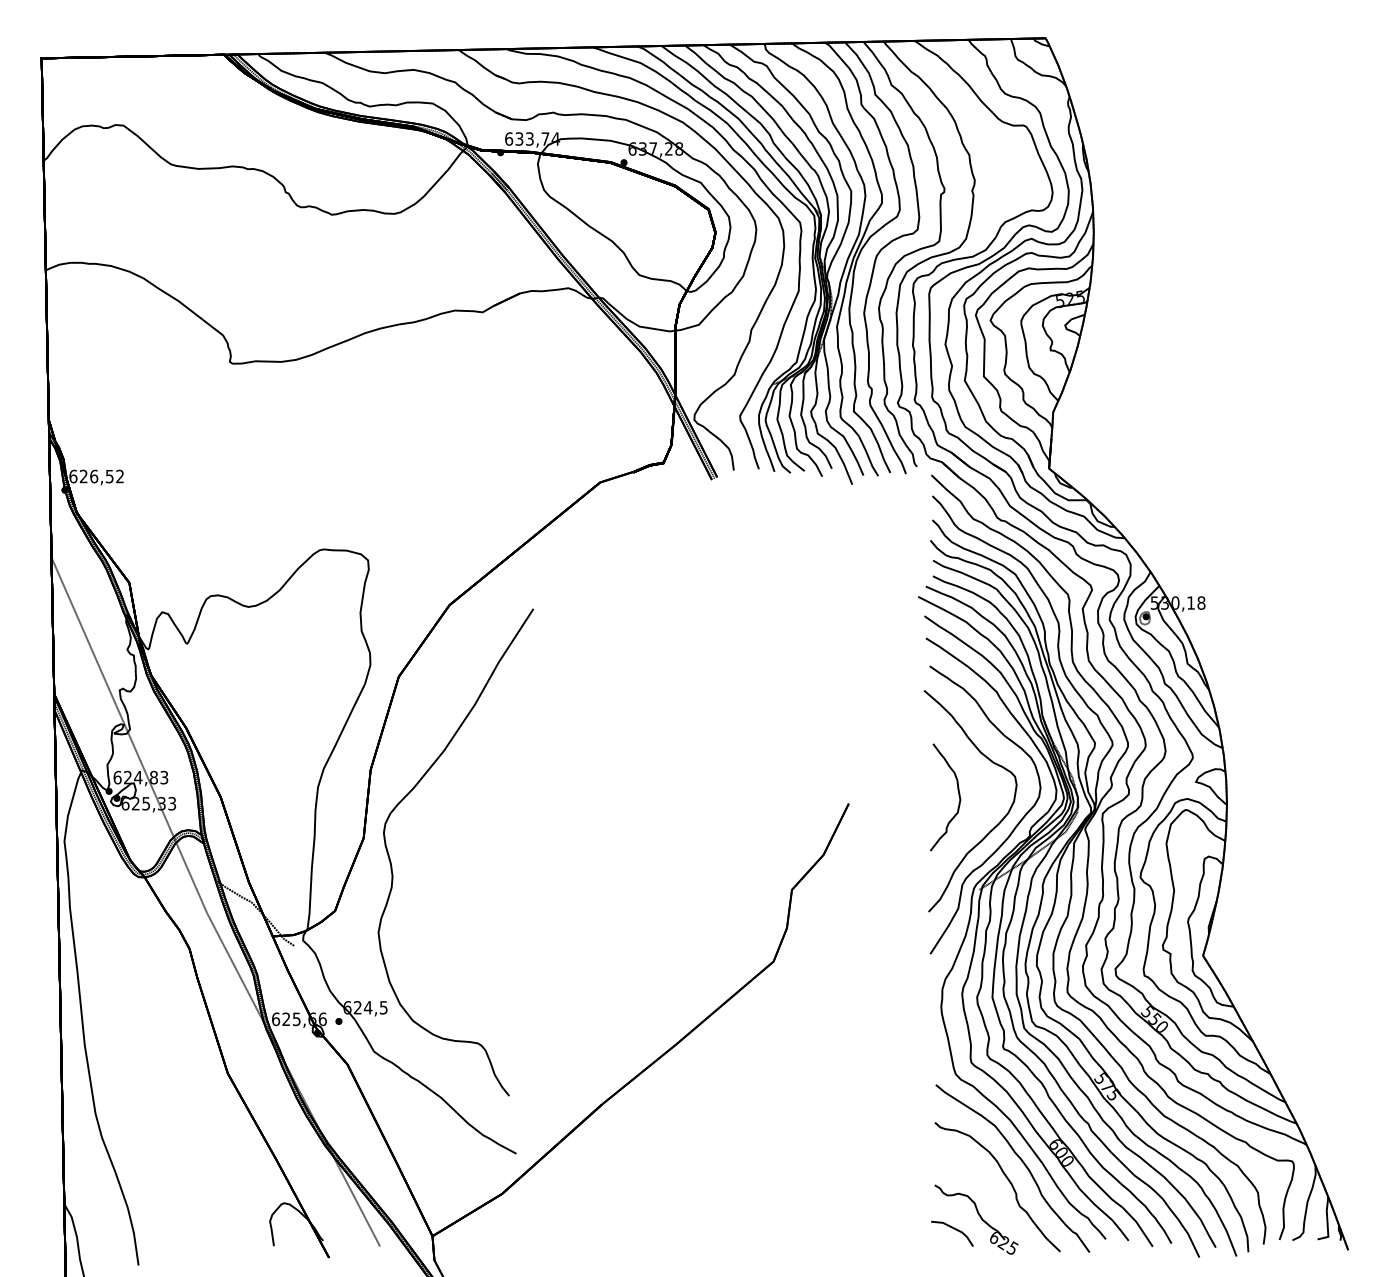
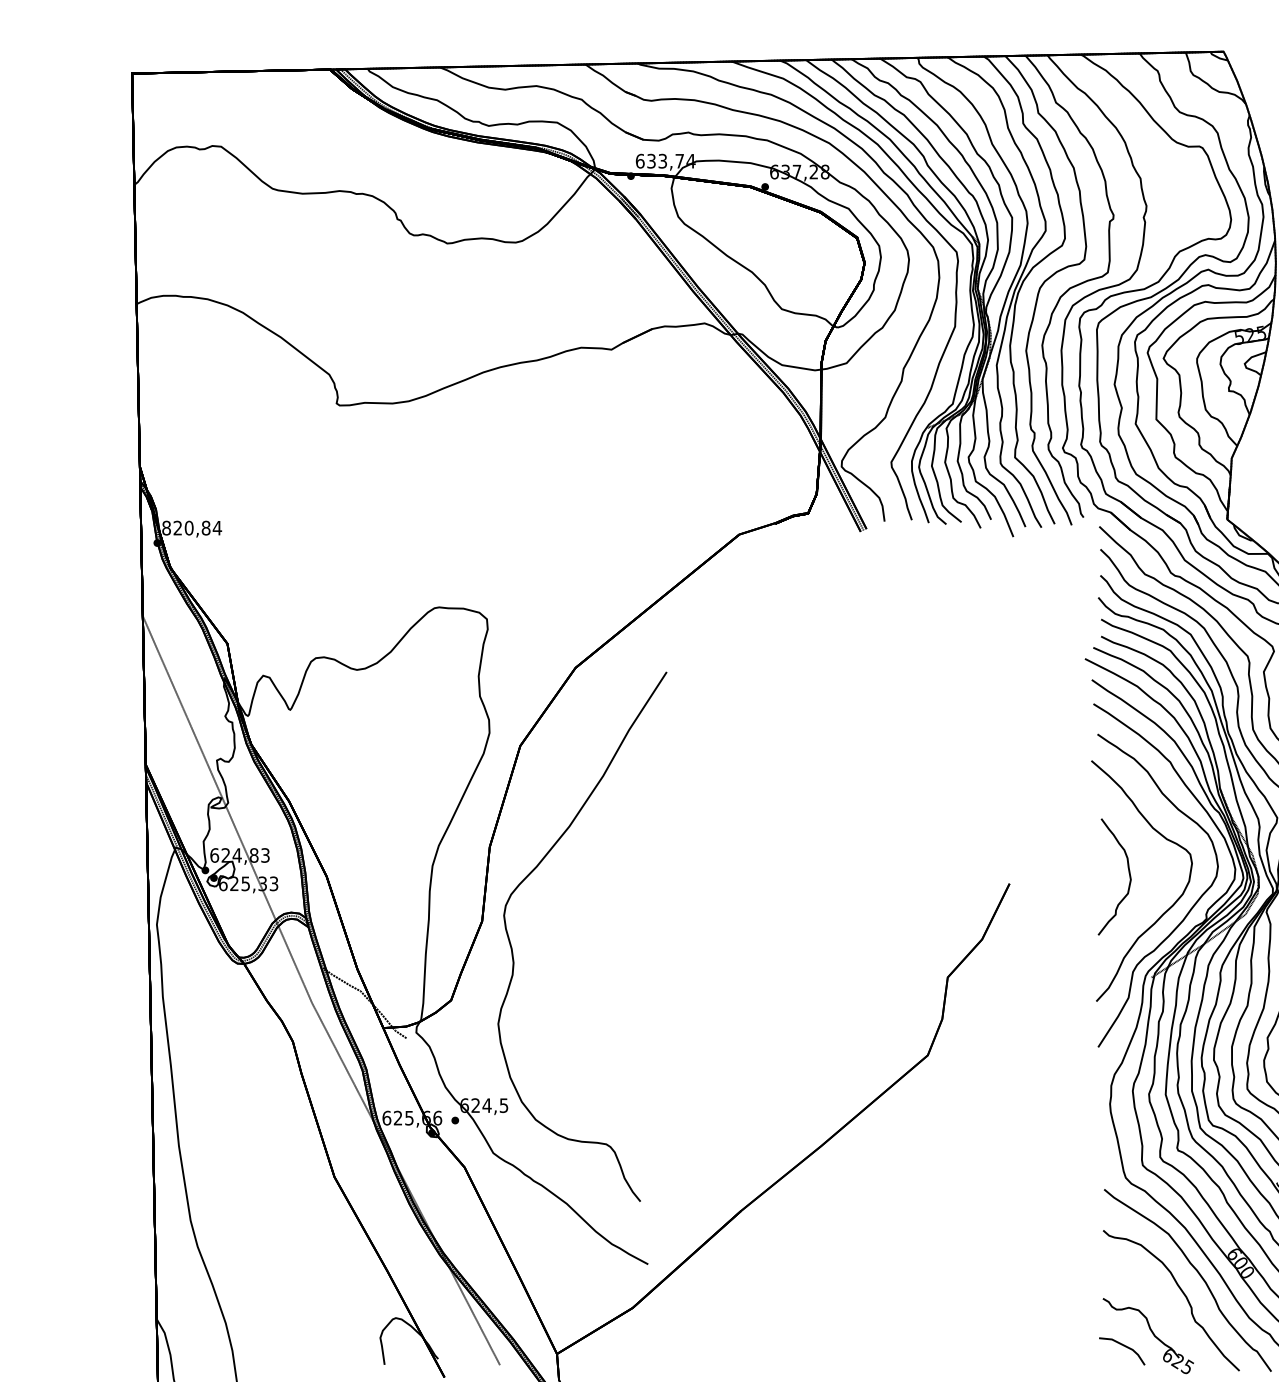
text: (96, 476) -> (191, 528), 626,52 -> 820,84

